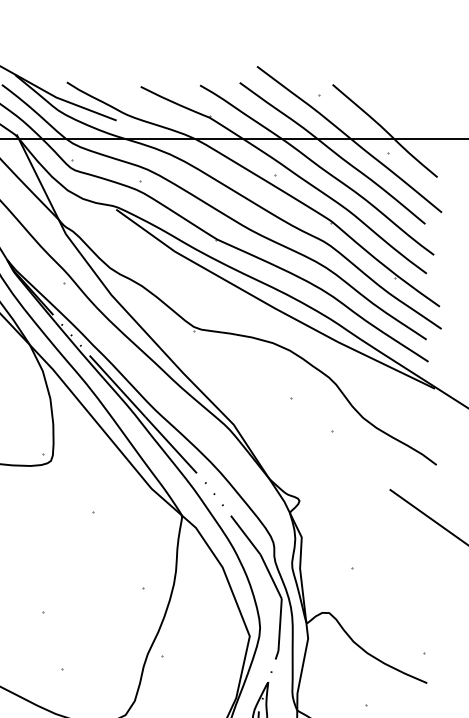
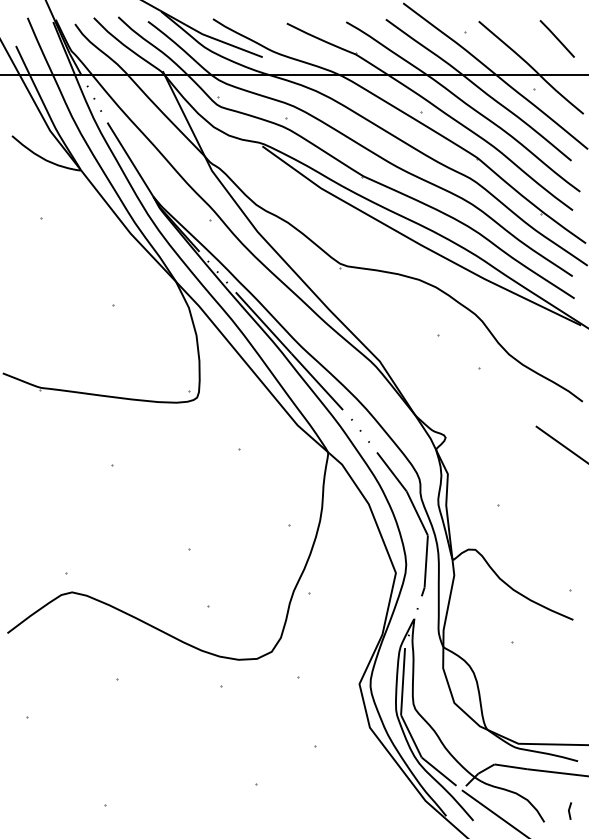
line: (410, 101) -> (556, 38), added

